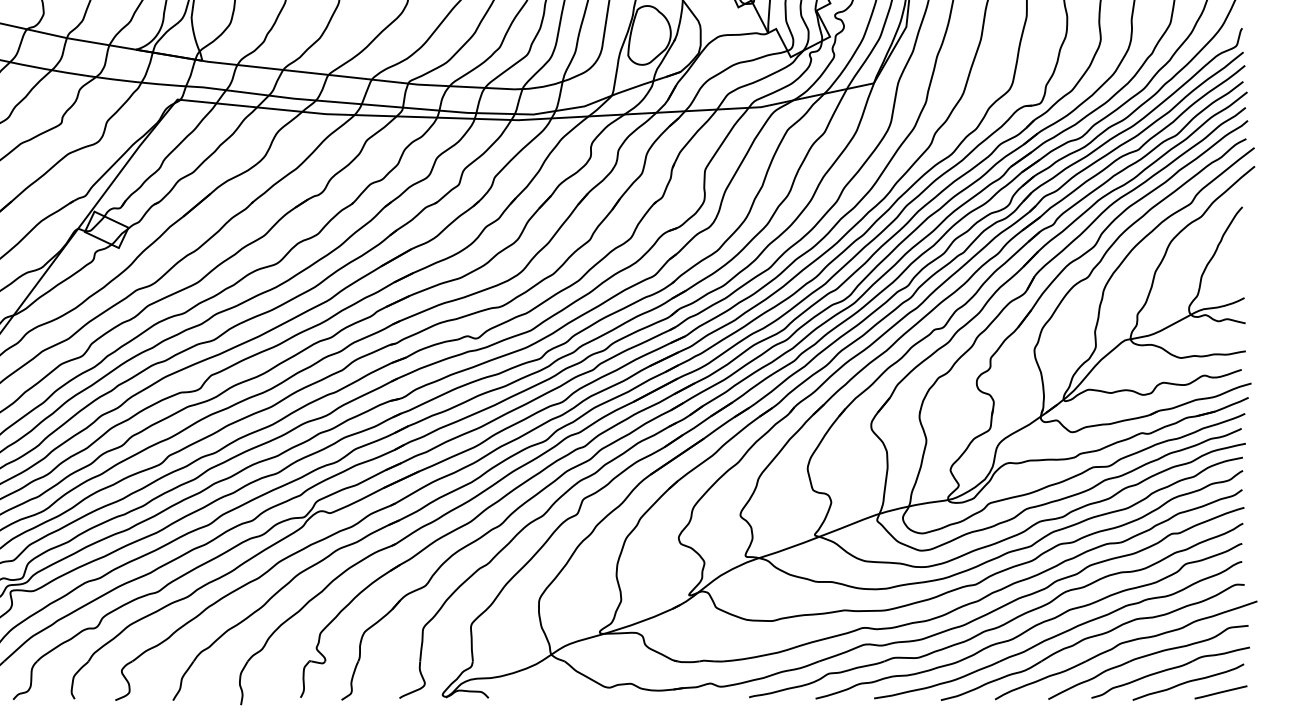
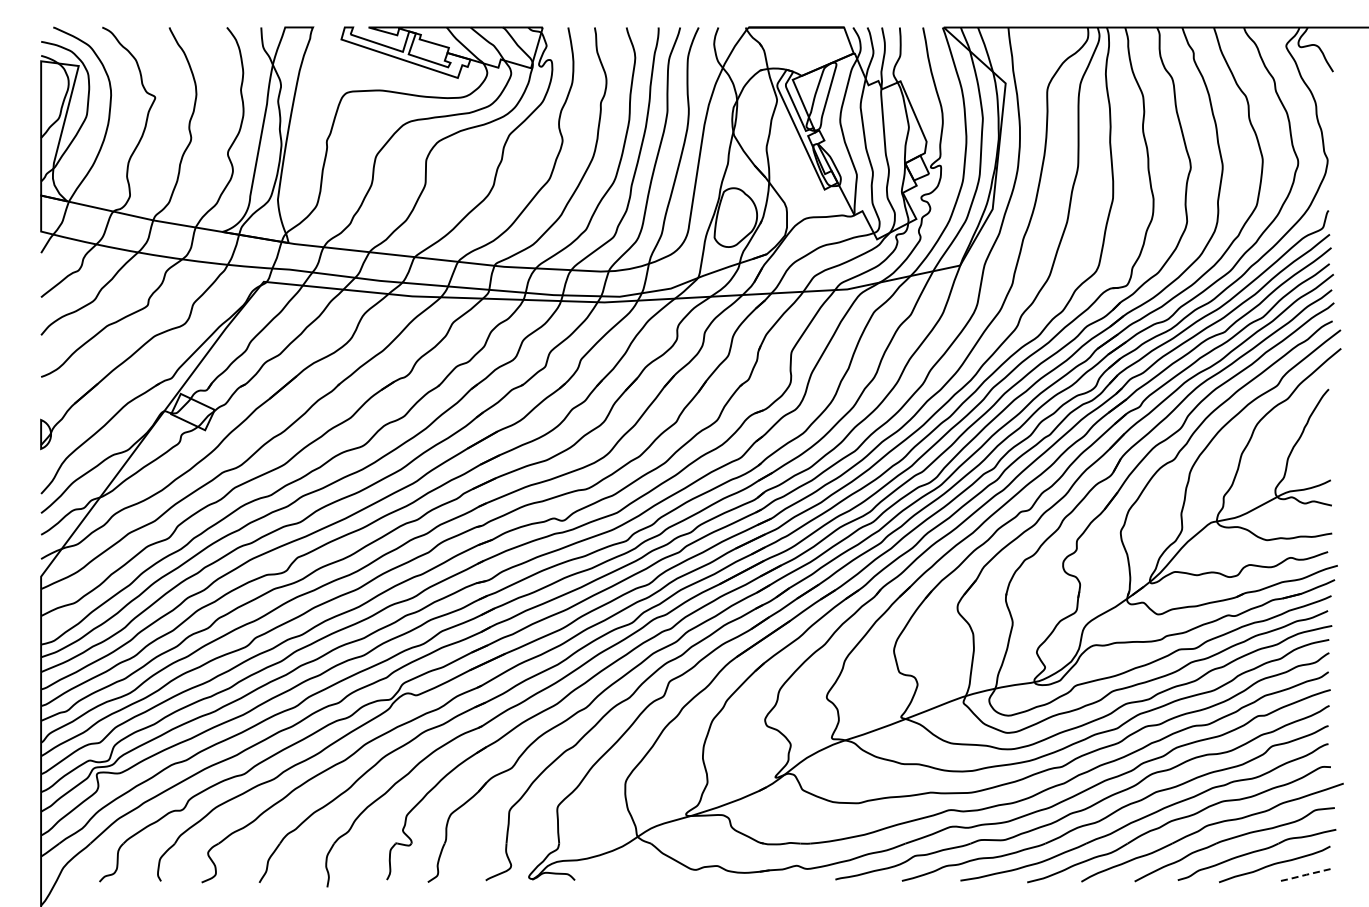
line: (1220, 692) -> (1306, 874), solid -> dashed

